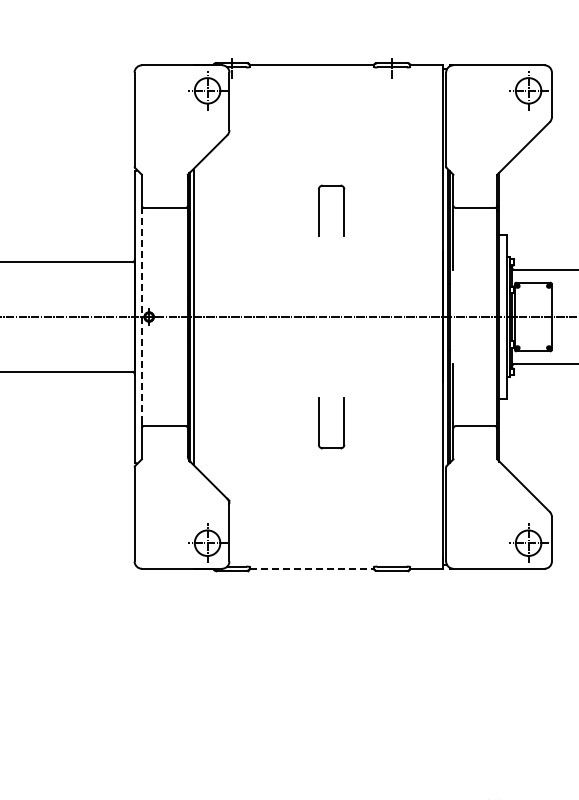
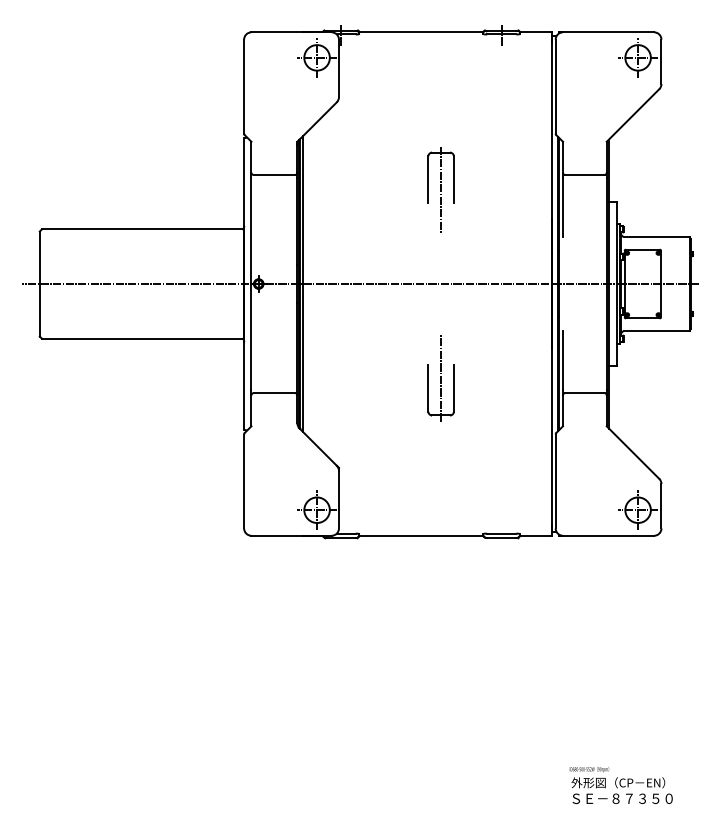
line: (331, 222) -> (441, 189), added
line: (141, 317) -> (251, 284), dashed -> solid
line: (331, 411) -> (441, 378), added
line: (311, 568) -> (421, 535), dashed -> solid

